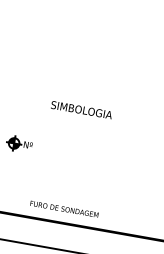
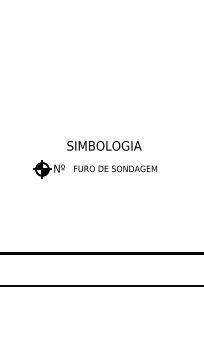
text: (81, 109) -> (104, 145), moved
text: (64, 208) -> (115, 168), moved

